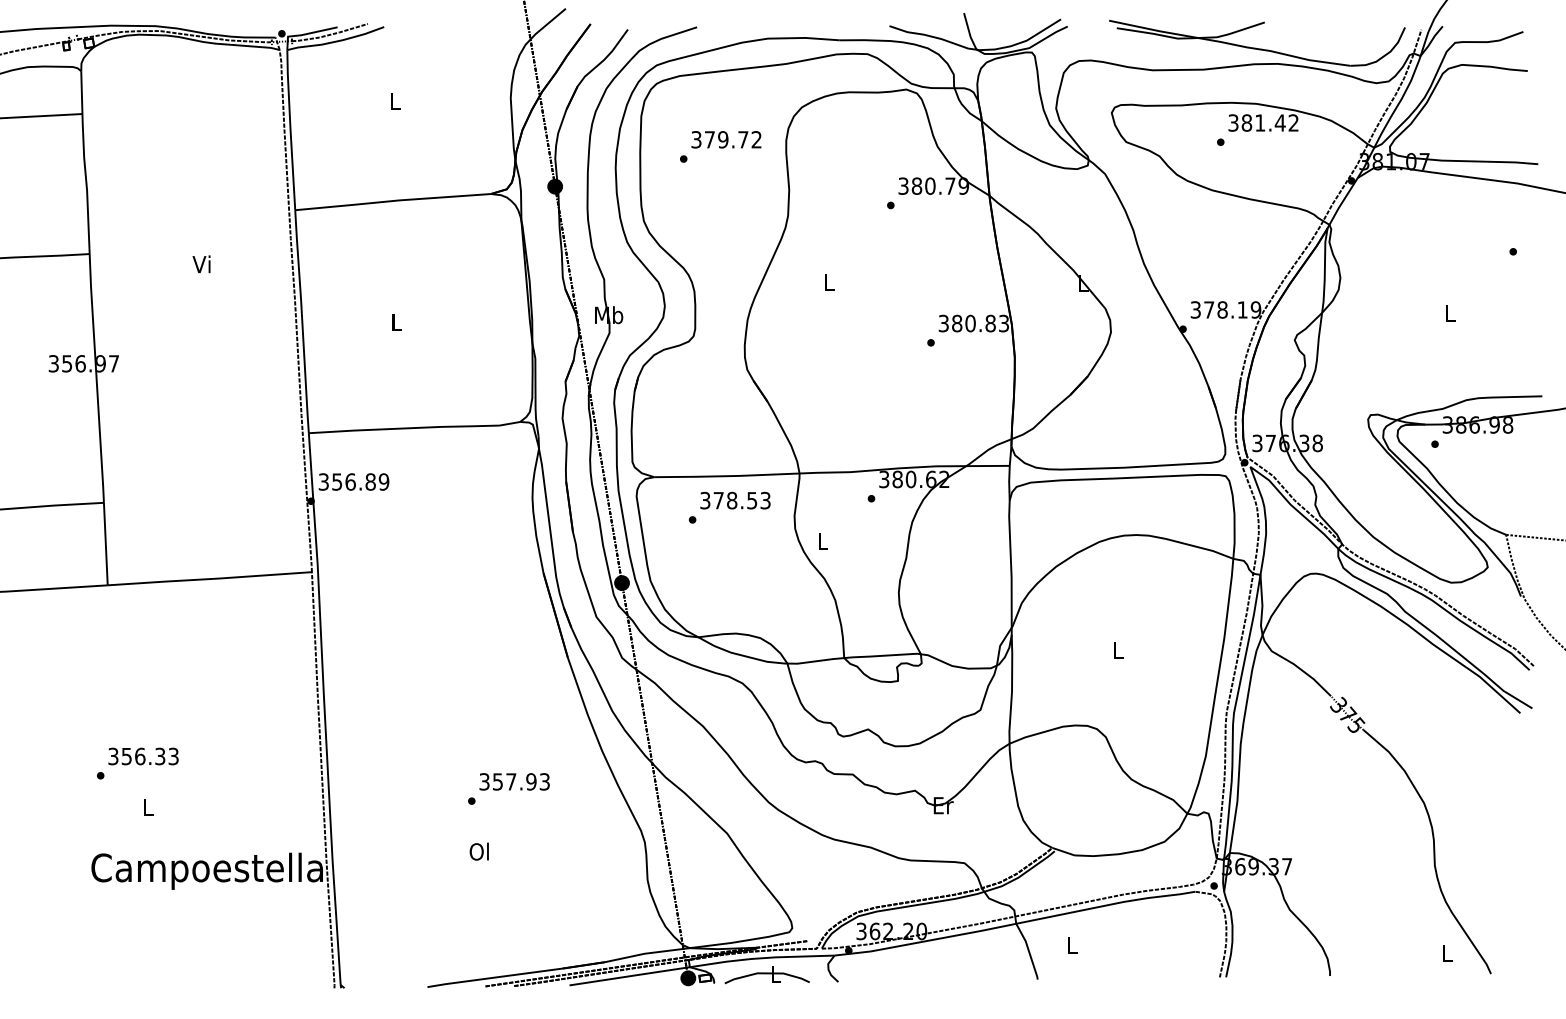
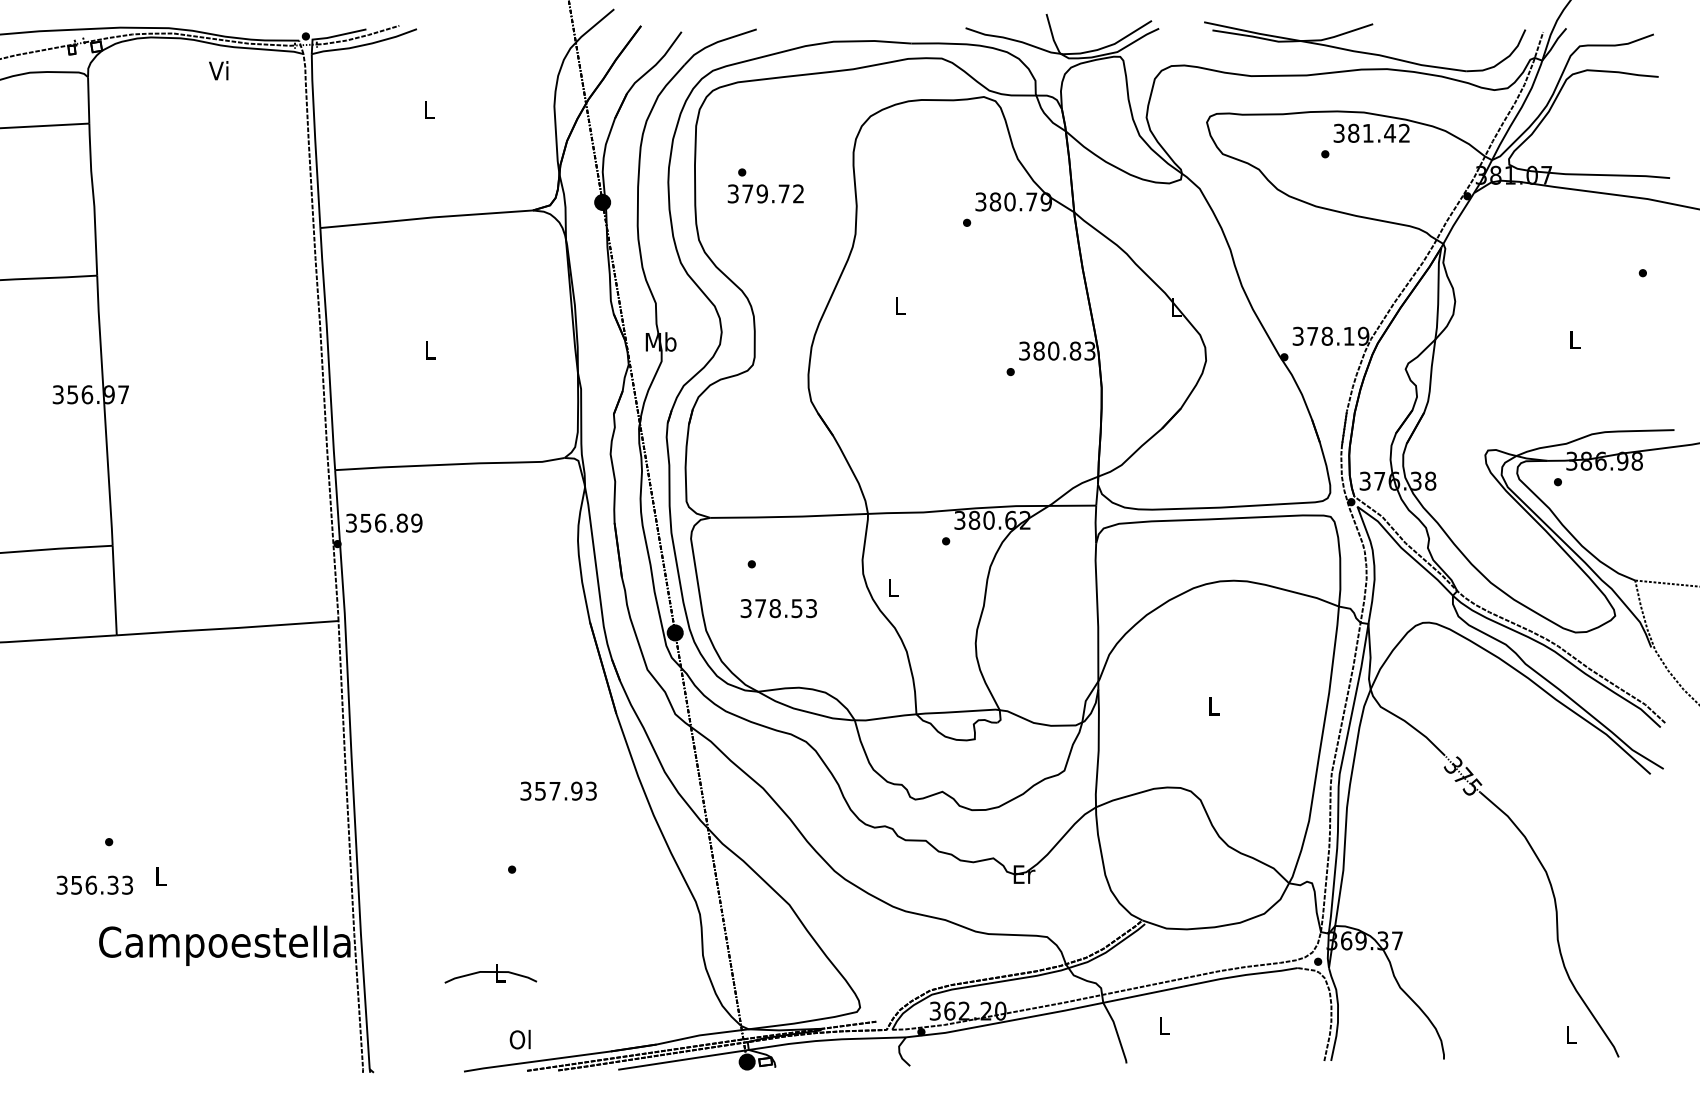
text: (726, 139) -> (765, 193), moved
text: (201, 264) -> (218, 70), moved
text: (735, 500) -> (778, 608), moved
text: (143, 756) -> (94, 885), moved
text: (514, 781) -> (558, 790), moved
text: (478, 851) -> (519, 1039), moved
part: (766, 975) -> (490, 974), moved

